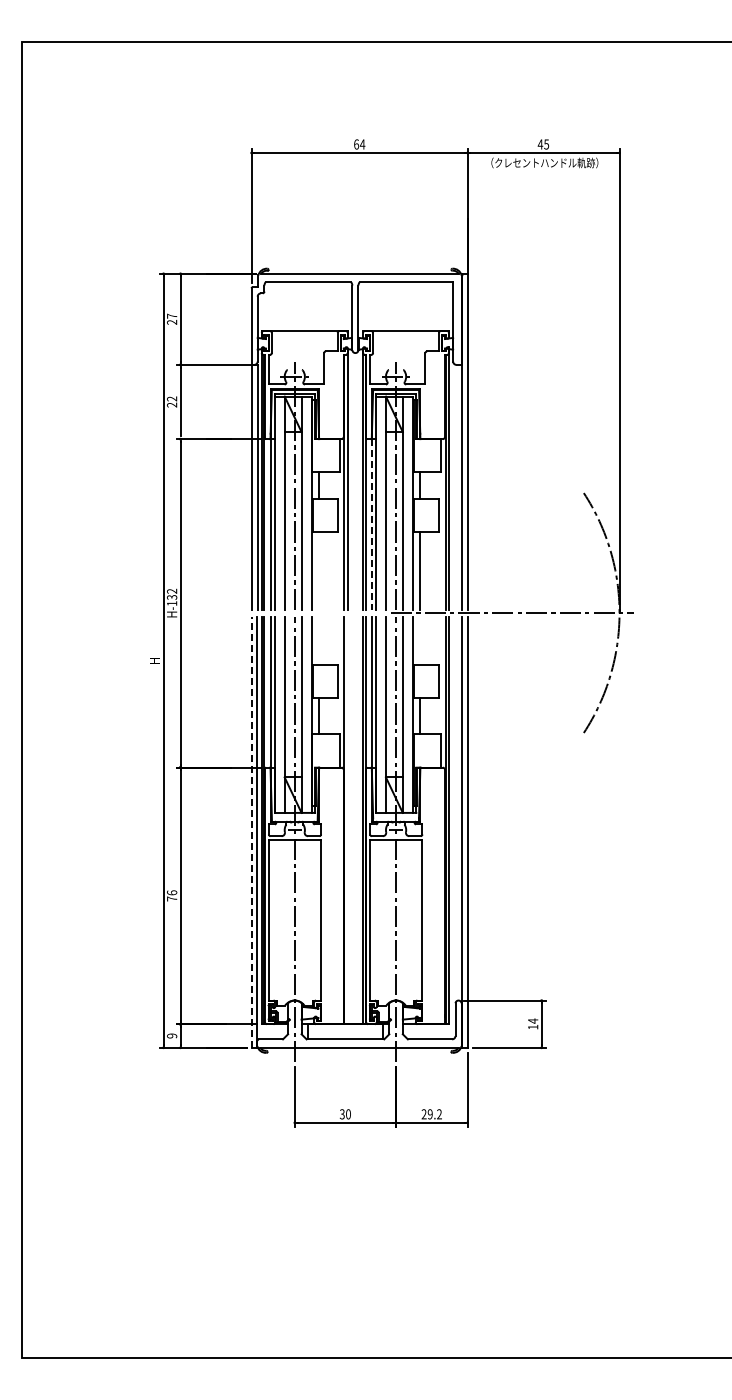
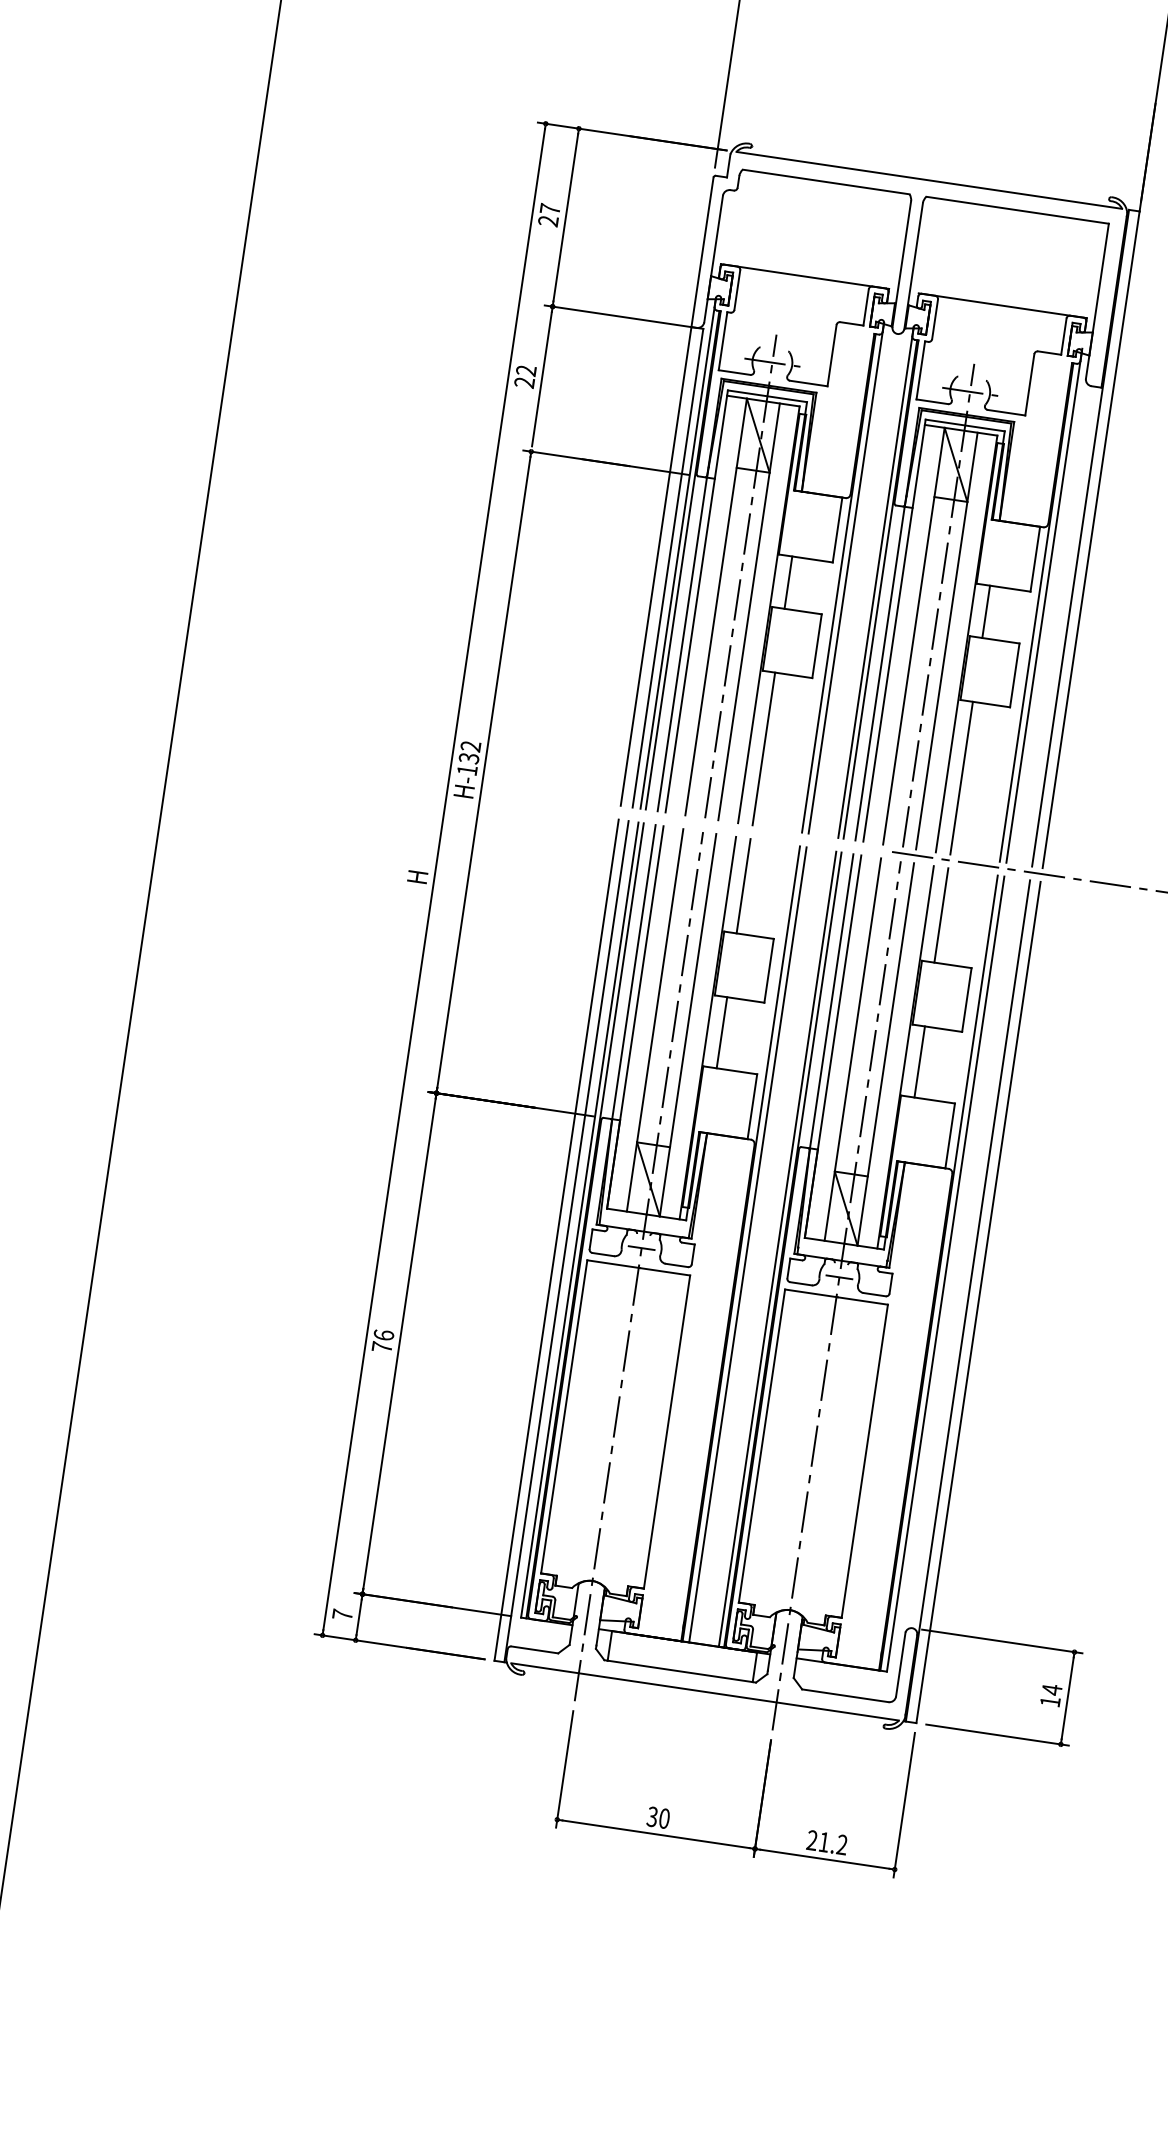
line: (371, 525) -> (879, 675), dashed -> solid
line: (319, 570) -> (764, 748), added
line: (319, 641) -> (744, 886), added
line: (420, 641) -> (941, 916), added
line: (347, 820) -> (747, 1244), added
line: (251, 831) -> (556, 1238), dashed -> solid
text: (172, 1035) -> (343, 1613), 9 -> 7
text: (429, 1114) -> (822, 1842), 29.2 -> 21.2

